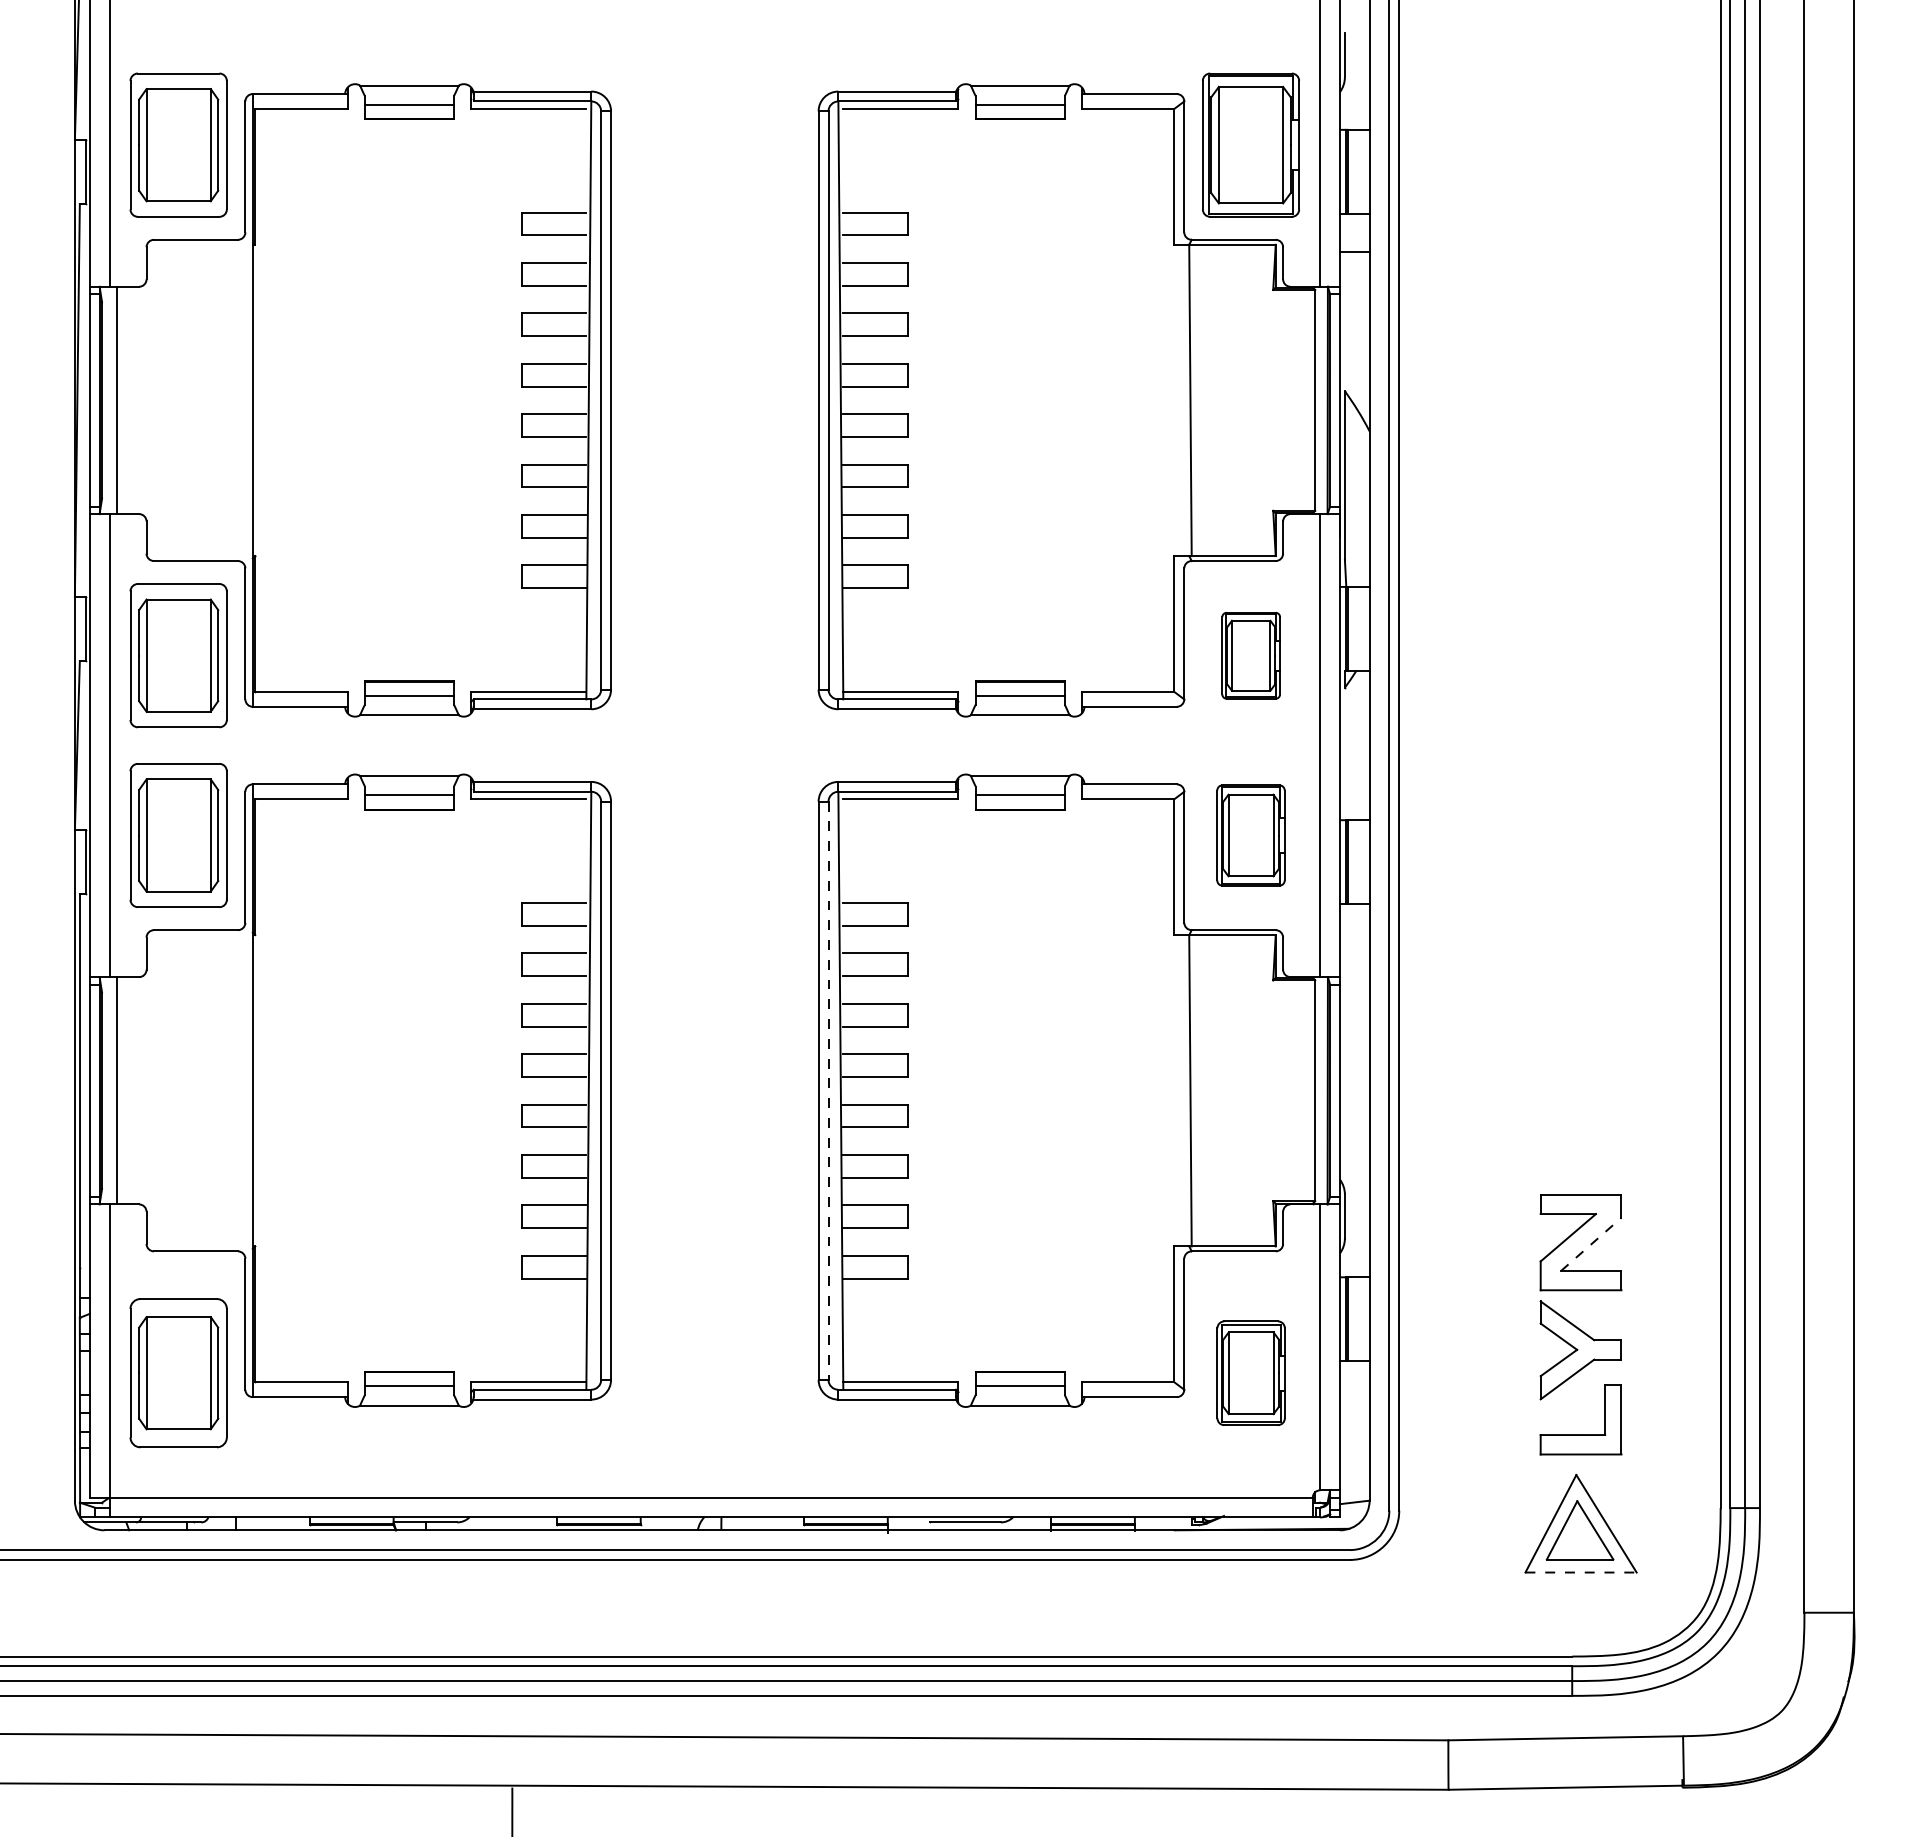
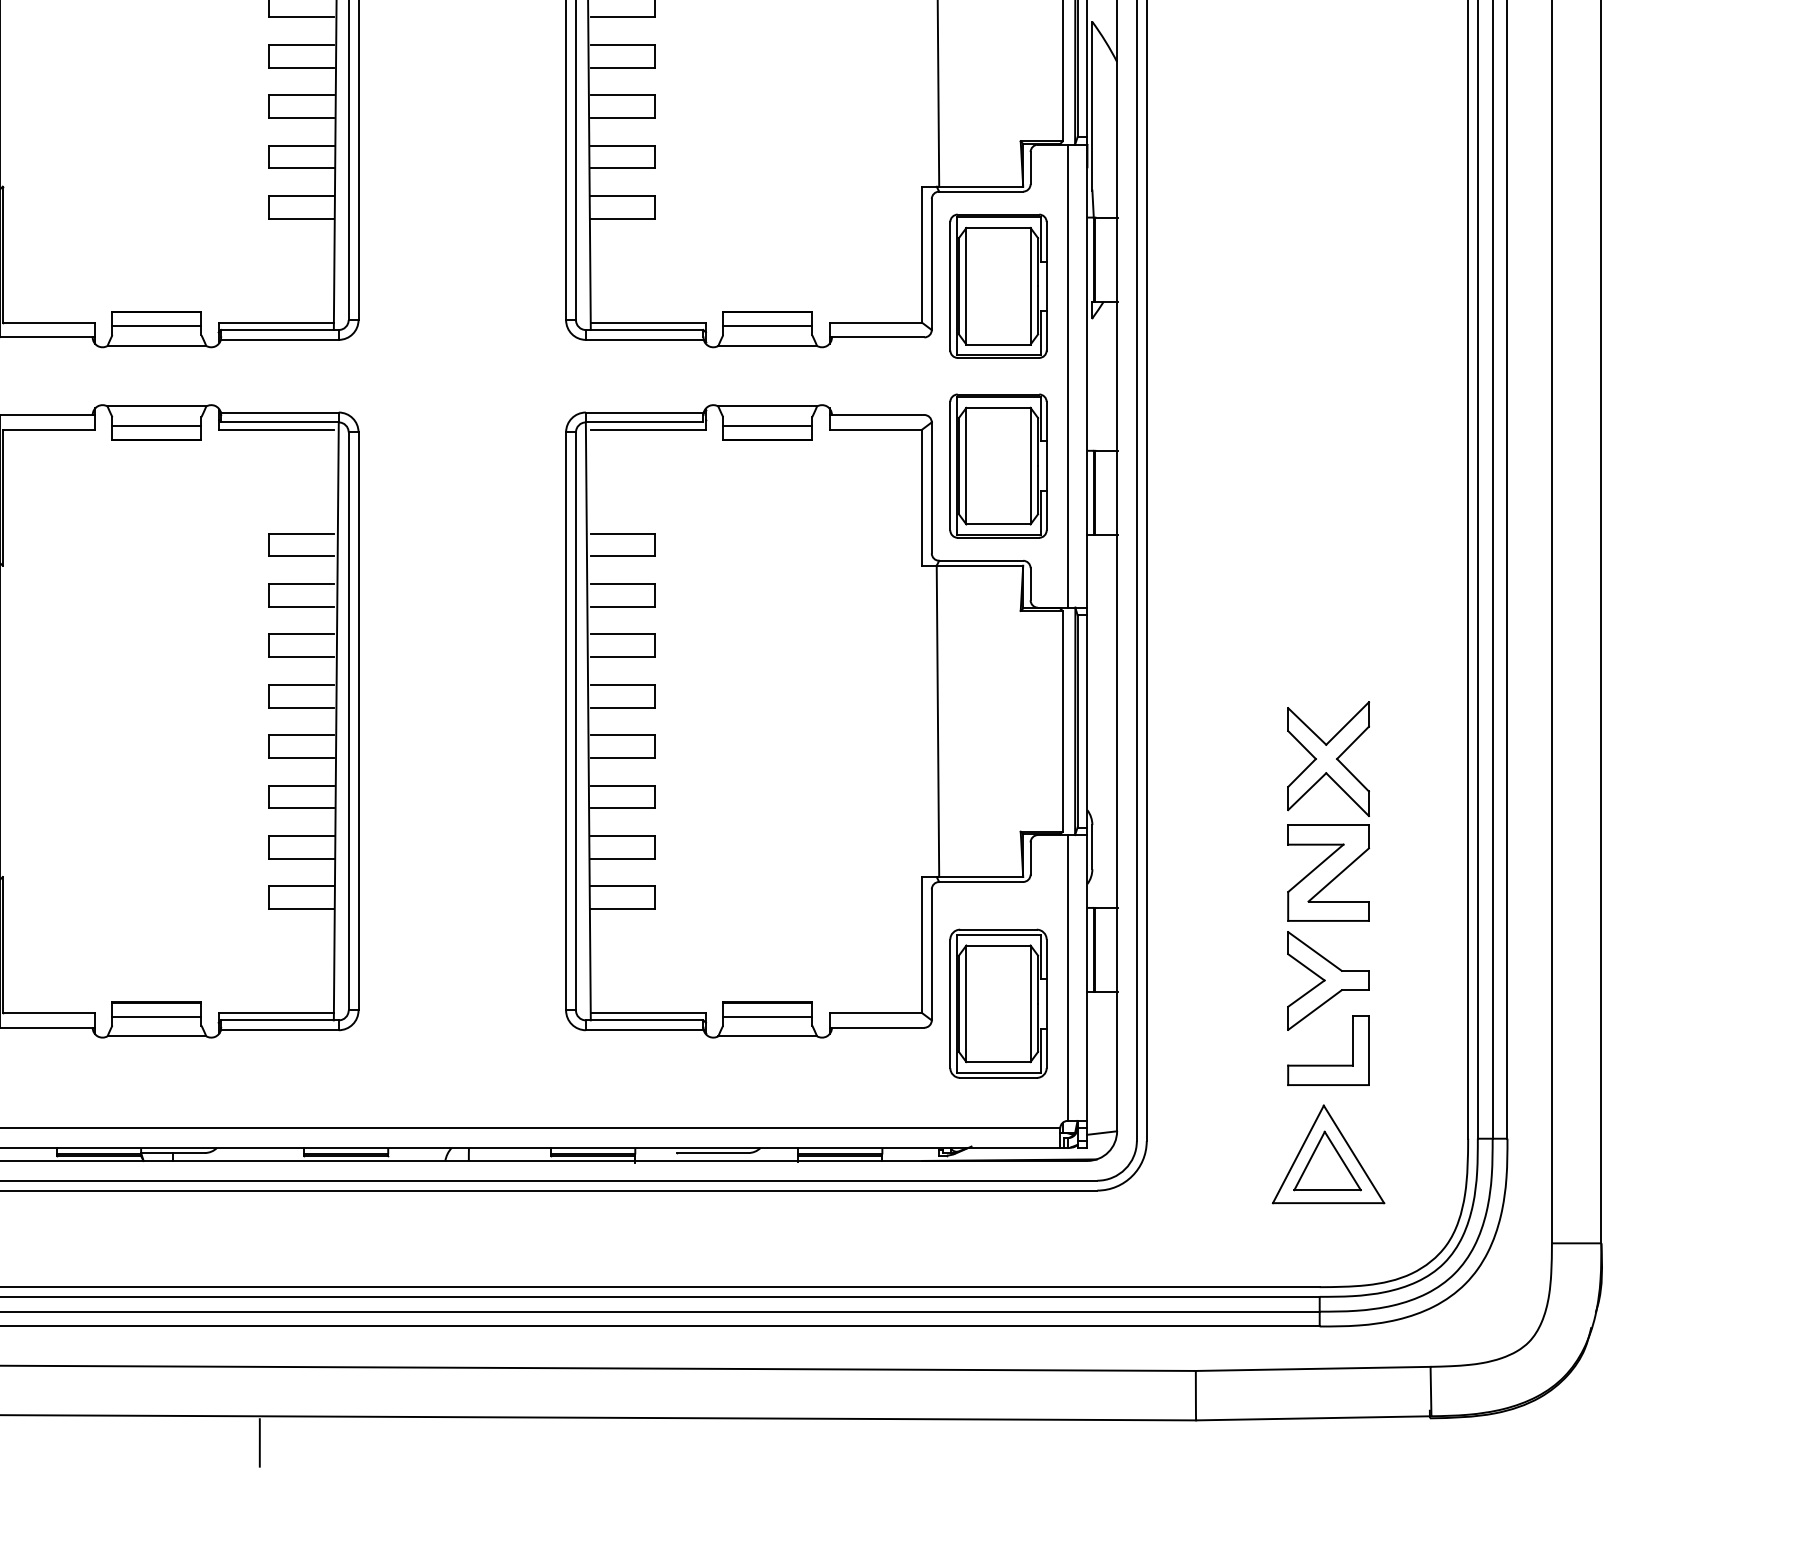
part: (1251, 655) -> (998, 286), size x1.67
part: (1250, 835) -> (997, 466), size x1.43
line: (828, 1091) -> (575, 722), dashed -> solid
part: (1580, 1128) -> (1327, 759), added
line: (1591, 1244) -> (1338, 875), dashed -> solid
part: (1251, 1373) -> (998, 1004), size x1.43
line: (1581, 1572) -> (1328, 1203), dashed -> solid

